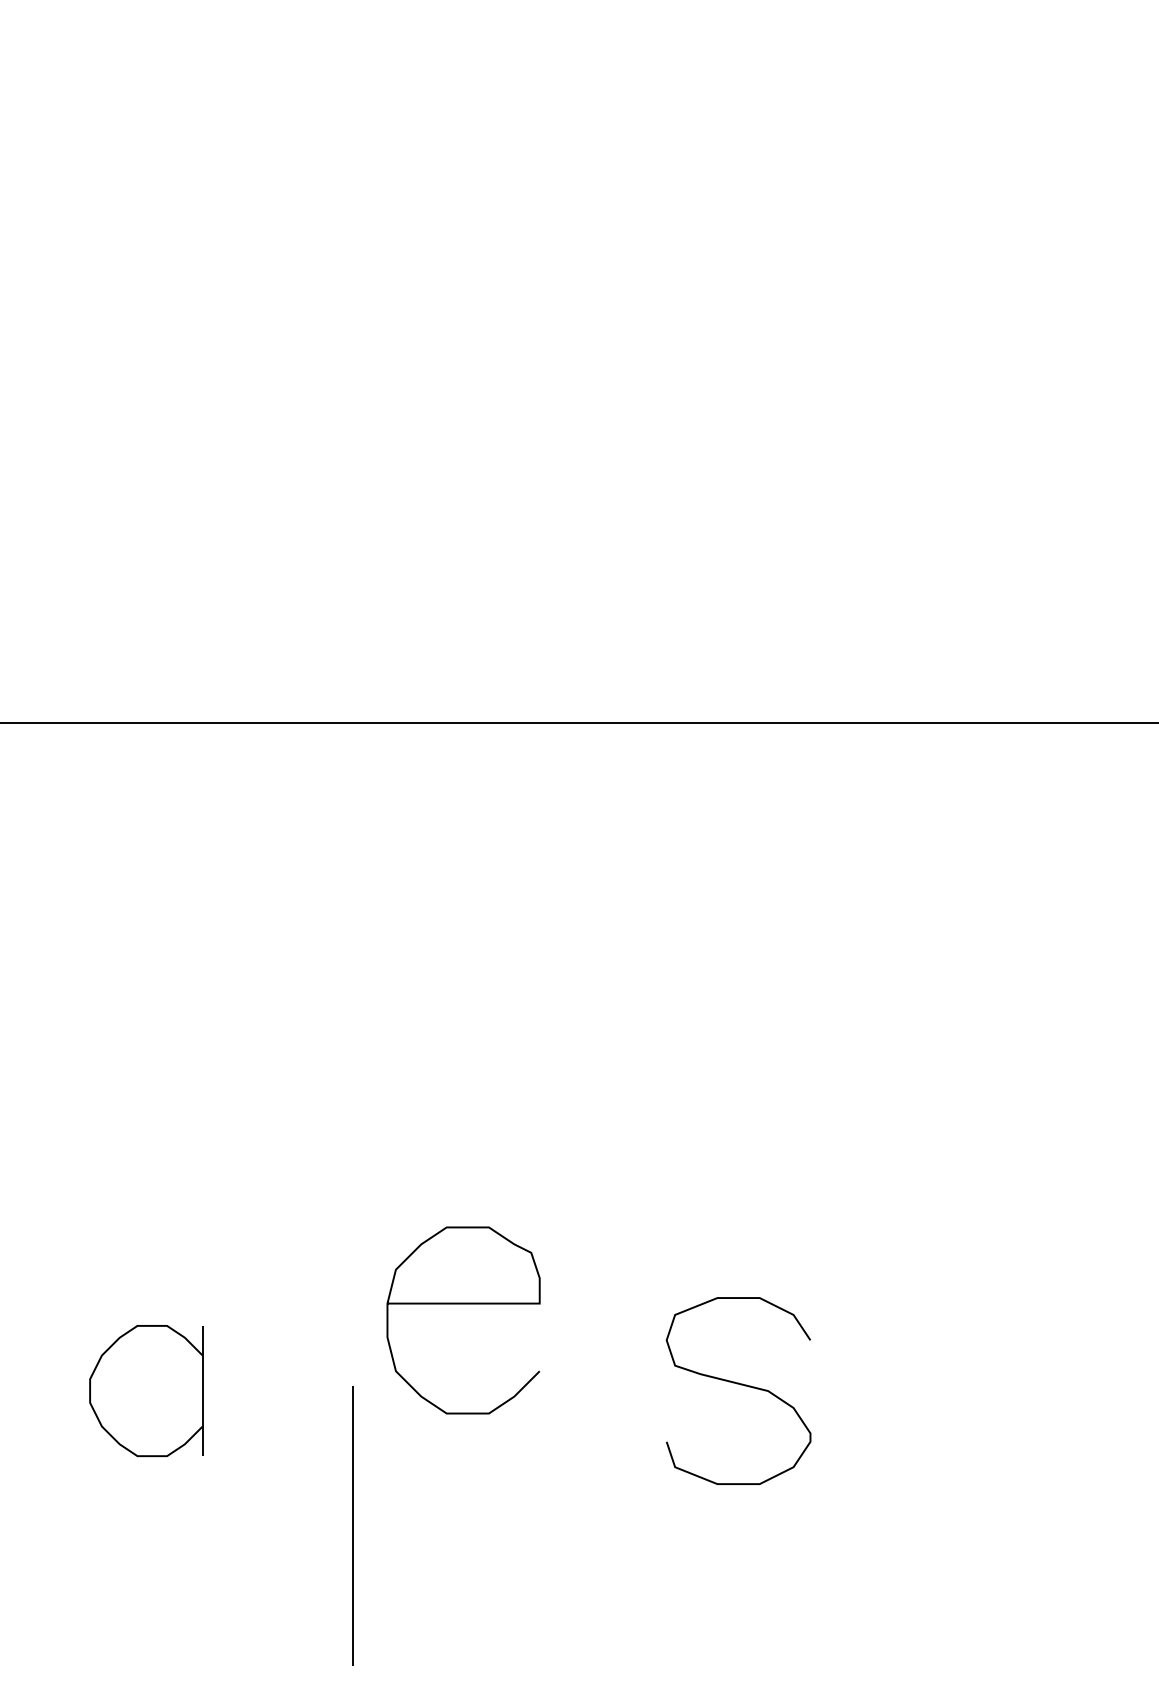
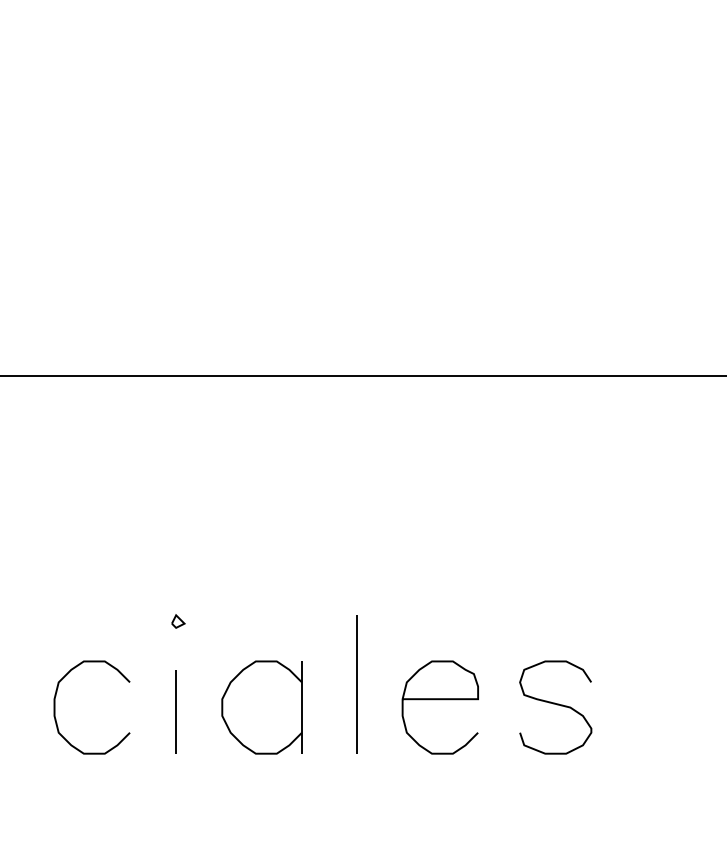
curve: (461, 1306) -> (439, 700), moved
part: (145, 1390) -> (261, 707), size x1.43
line: (352, 1526) -> (356, 684), moved

